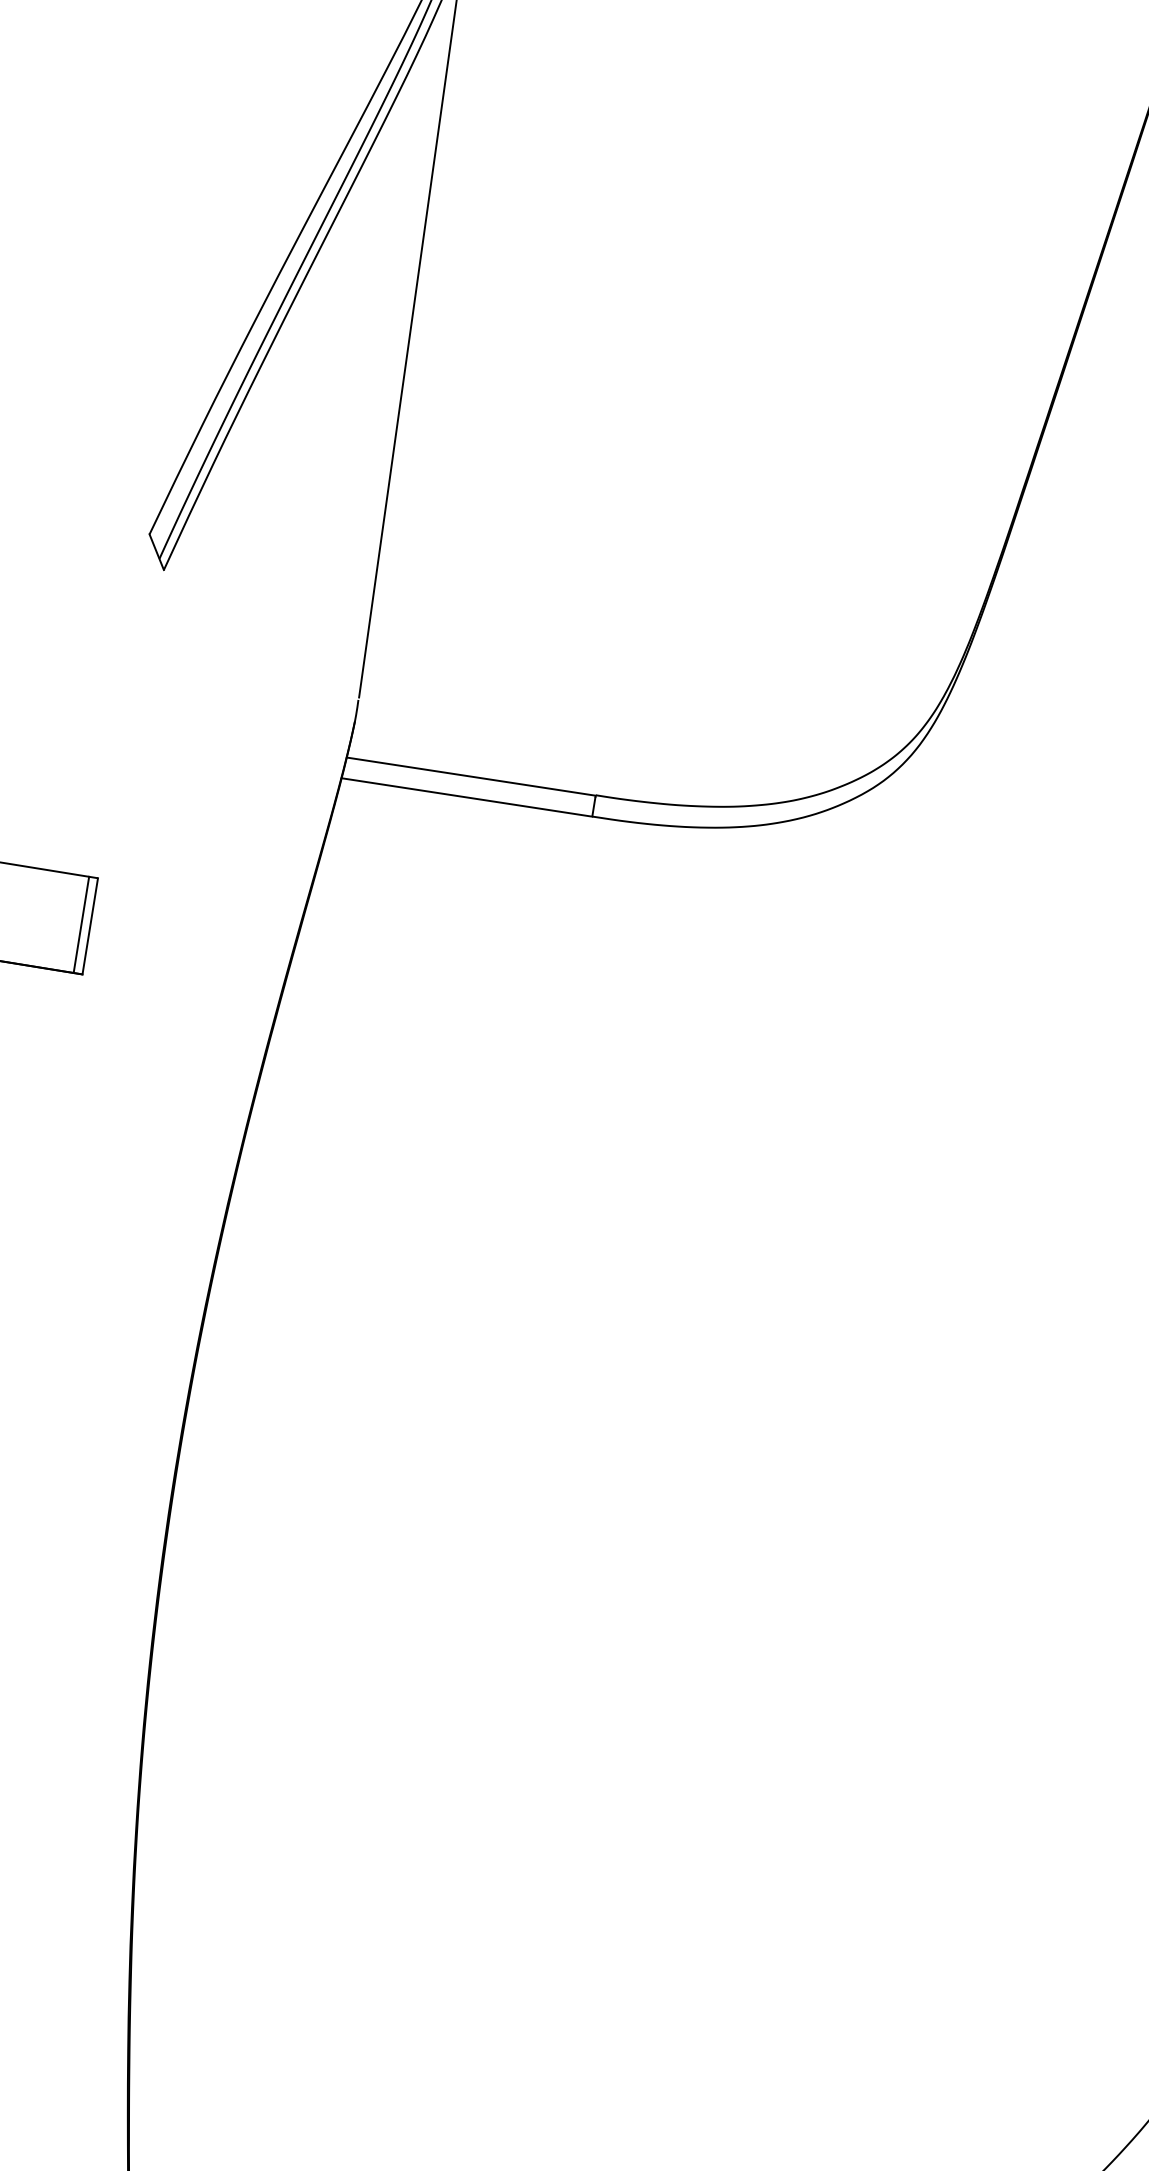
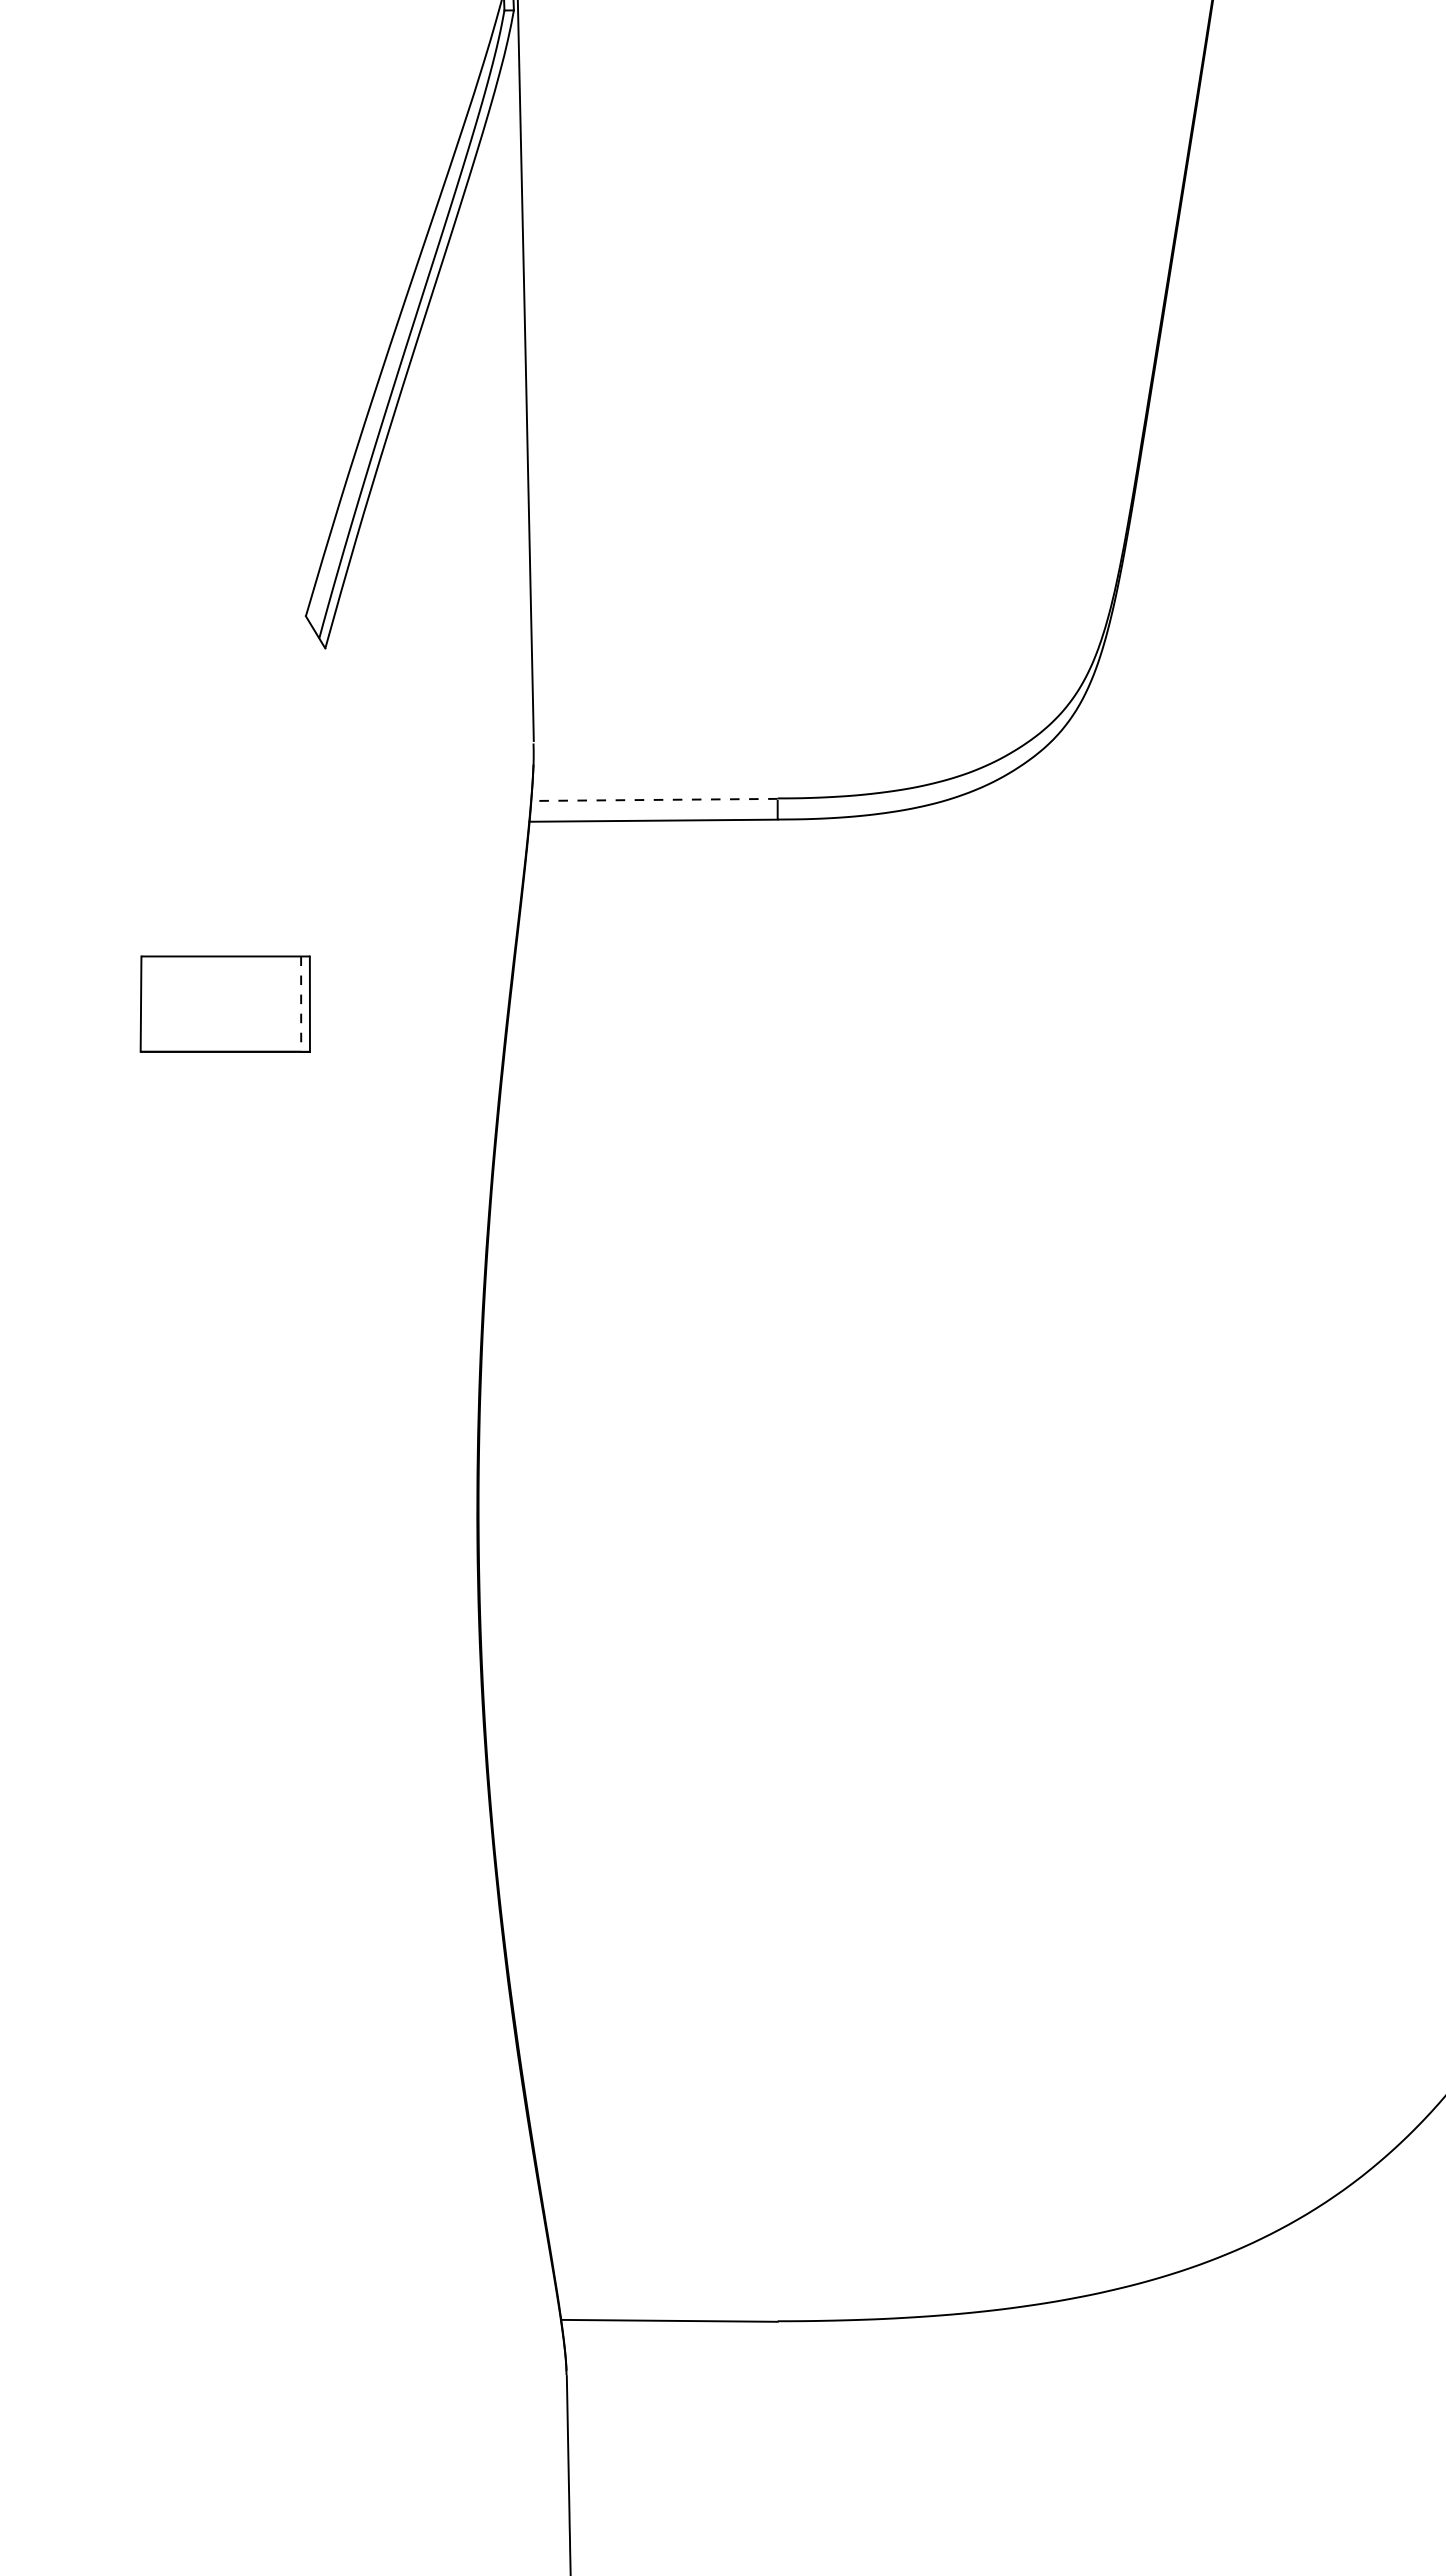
line: (471, 776) -> (654, 799), solid -> dashed
line: (81, 925) -> (301, 1004), solid -> dashed

